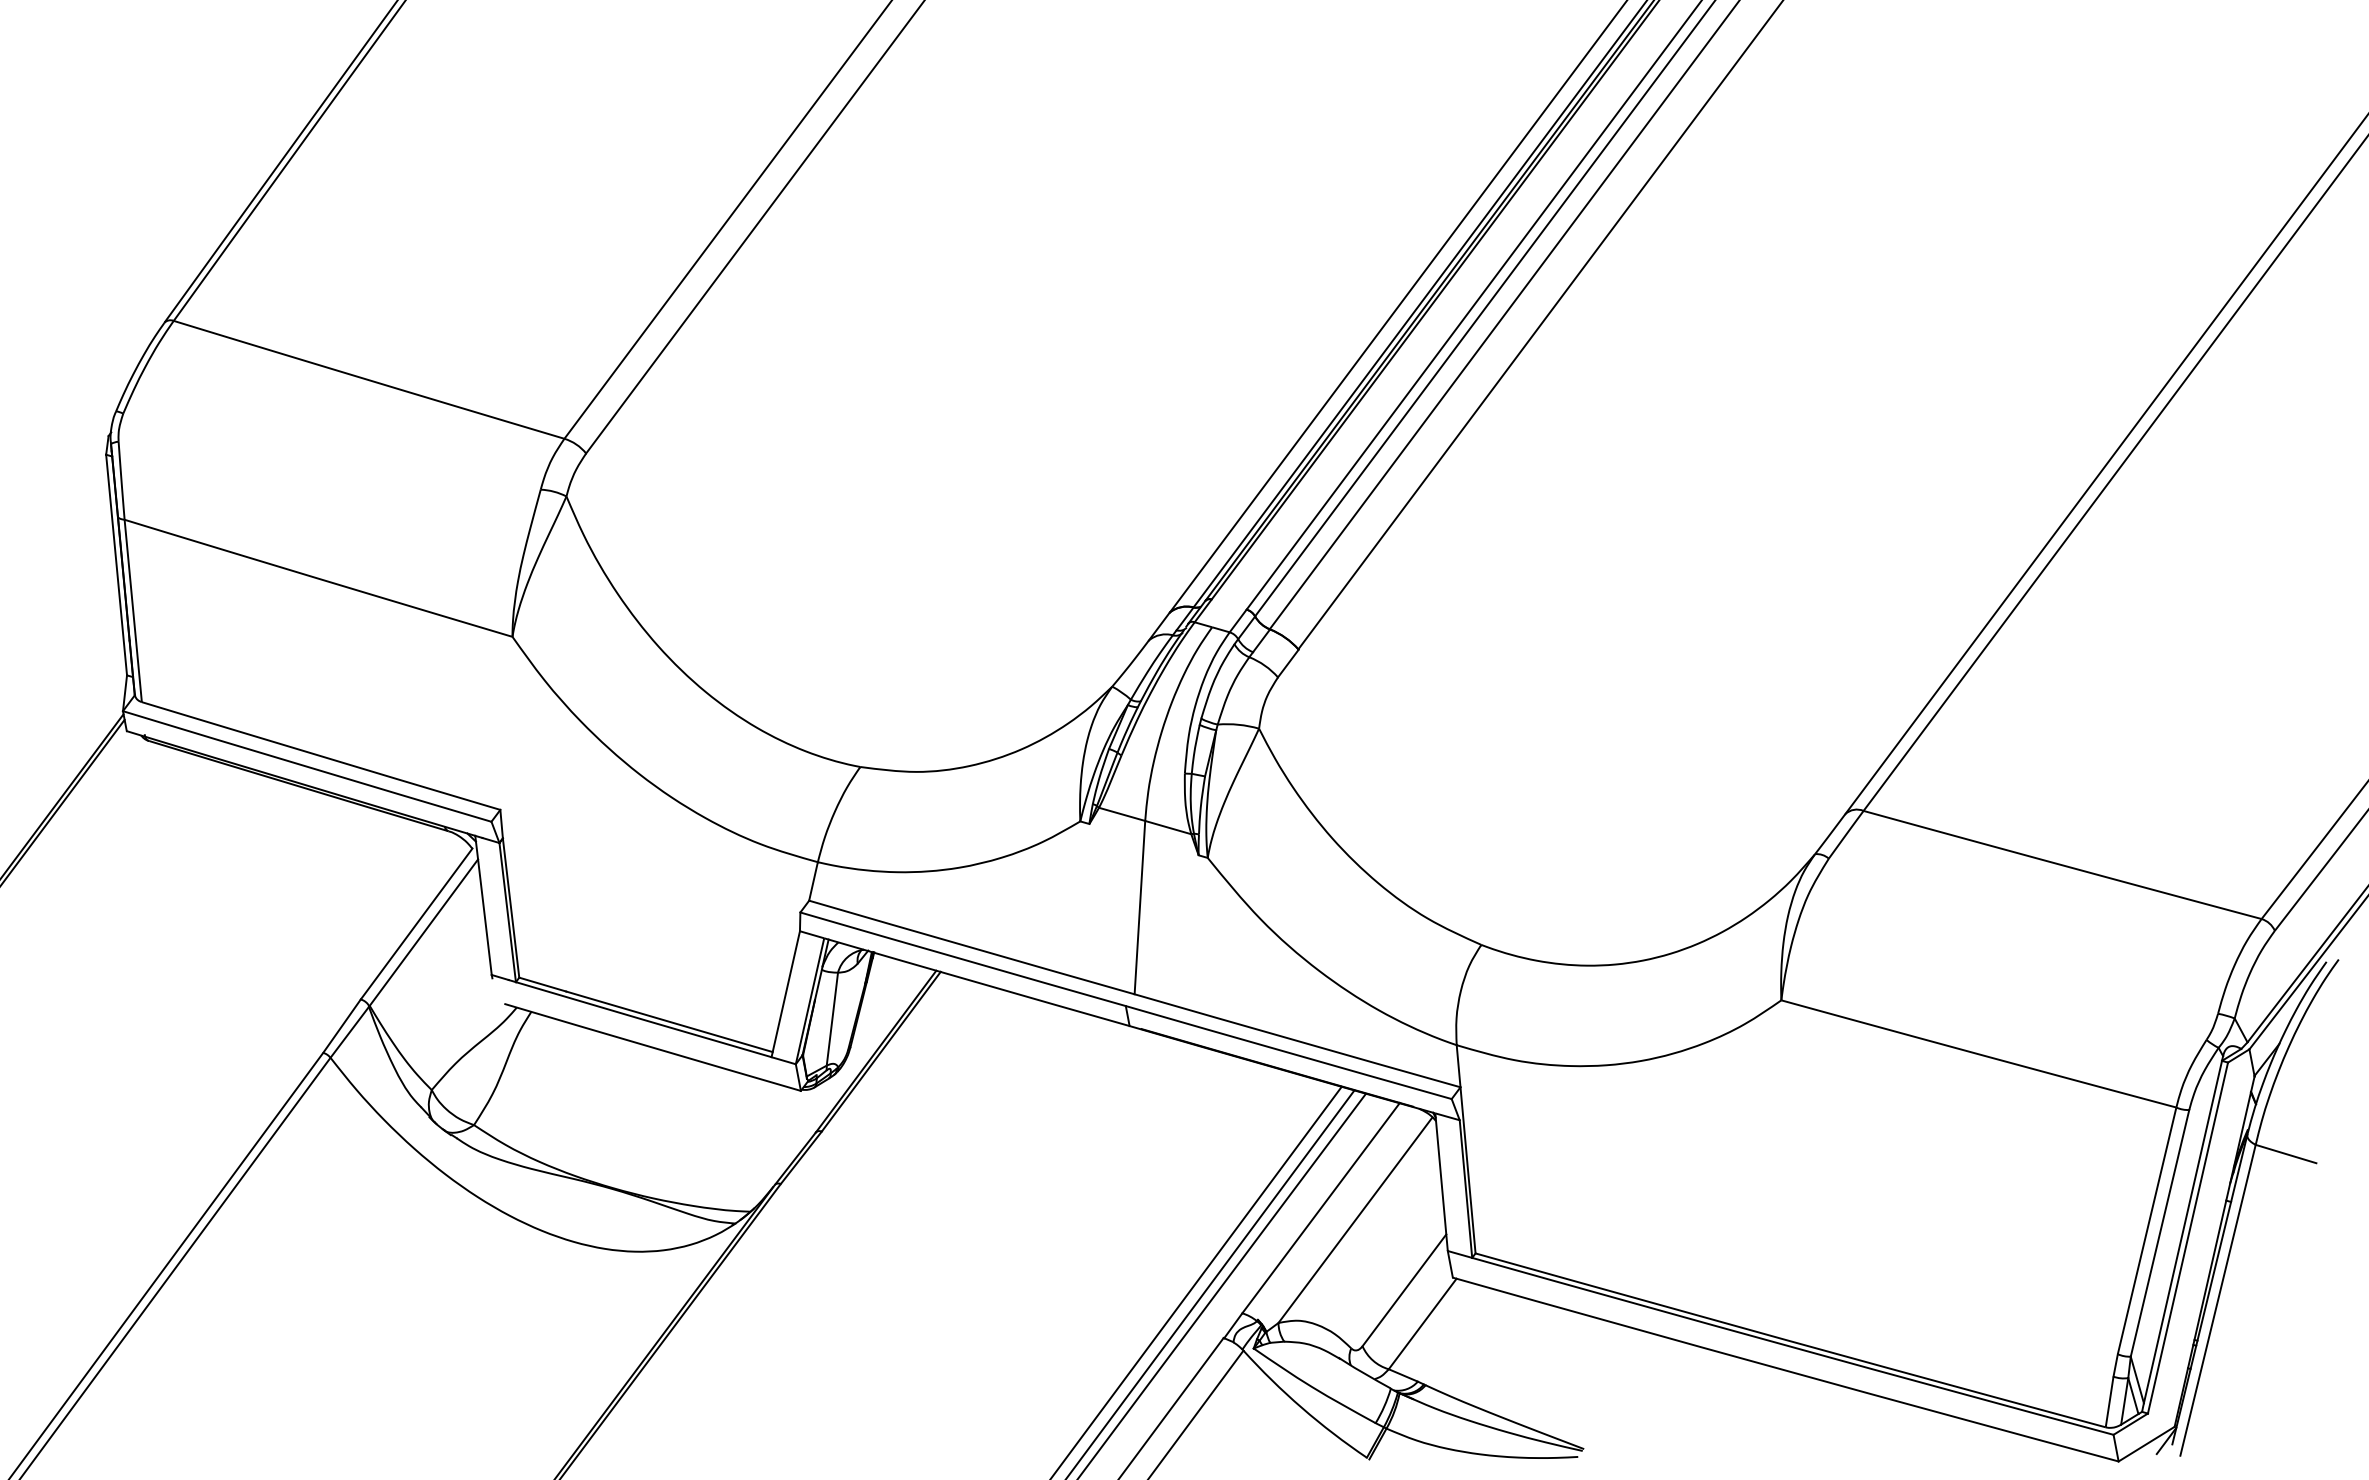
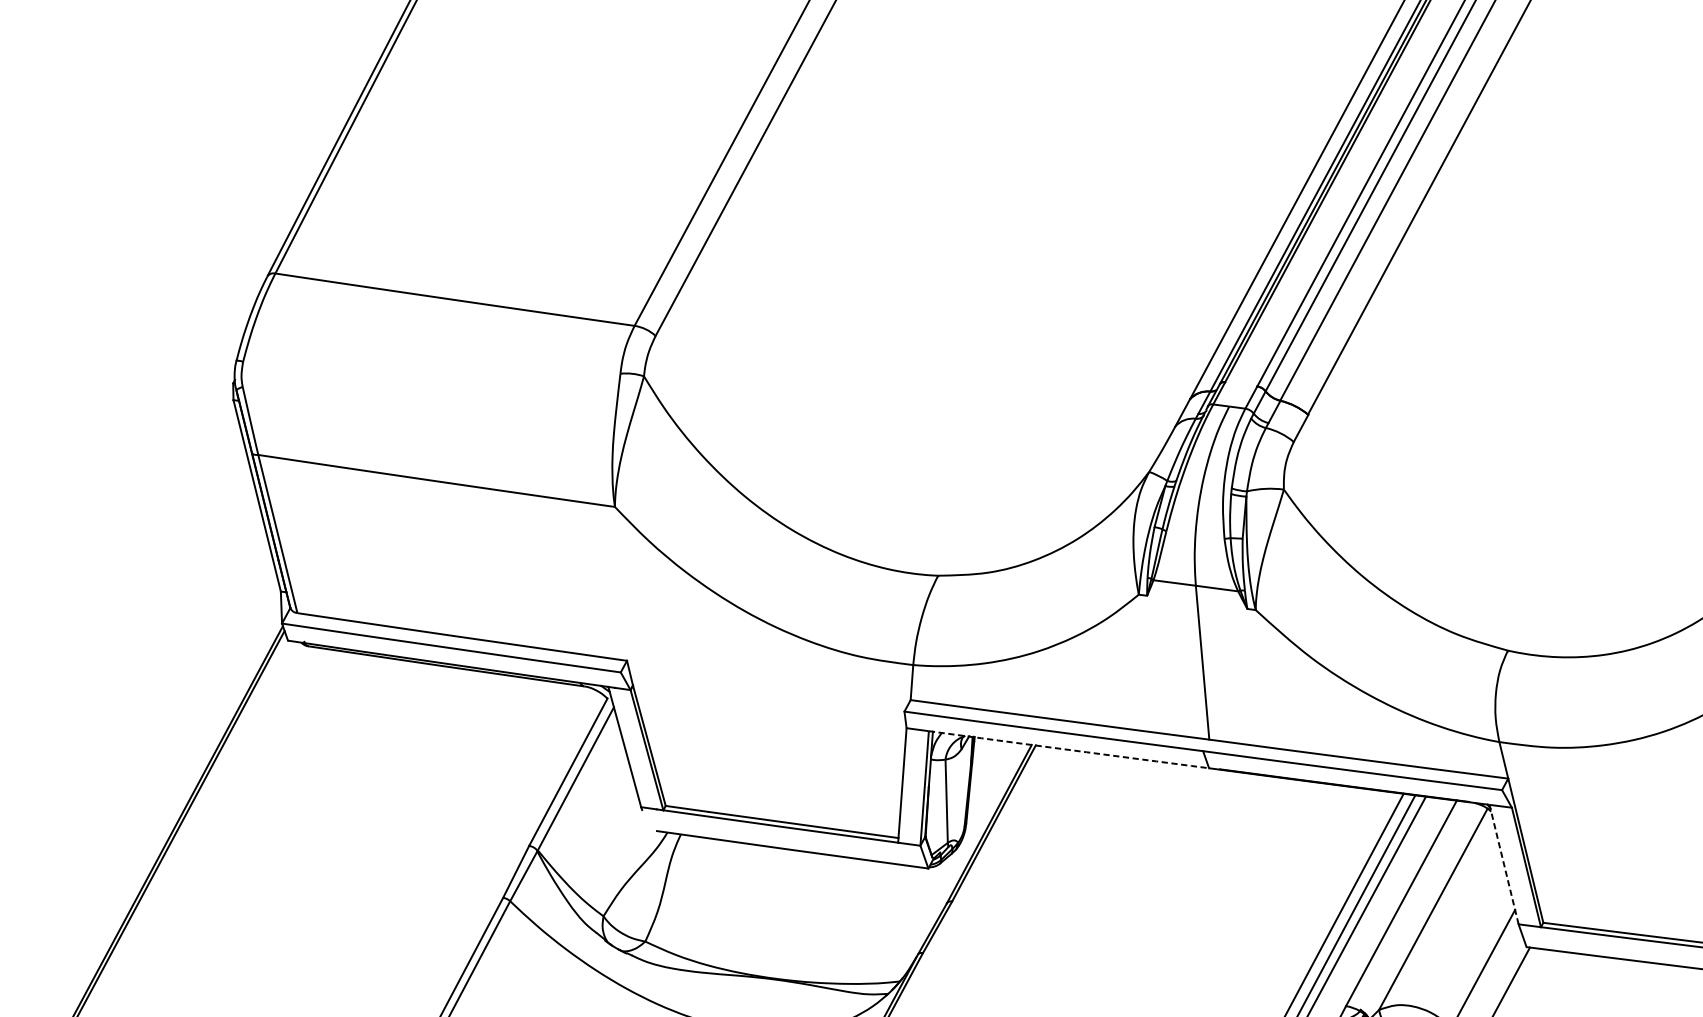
arc: (976, 982) -> (1068, 750), solid -> dashed
line: (1441, 1182) -> (1504, 864), solid -> dashed

